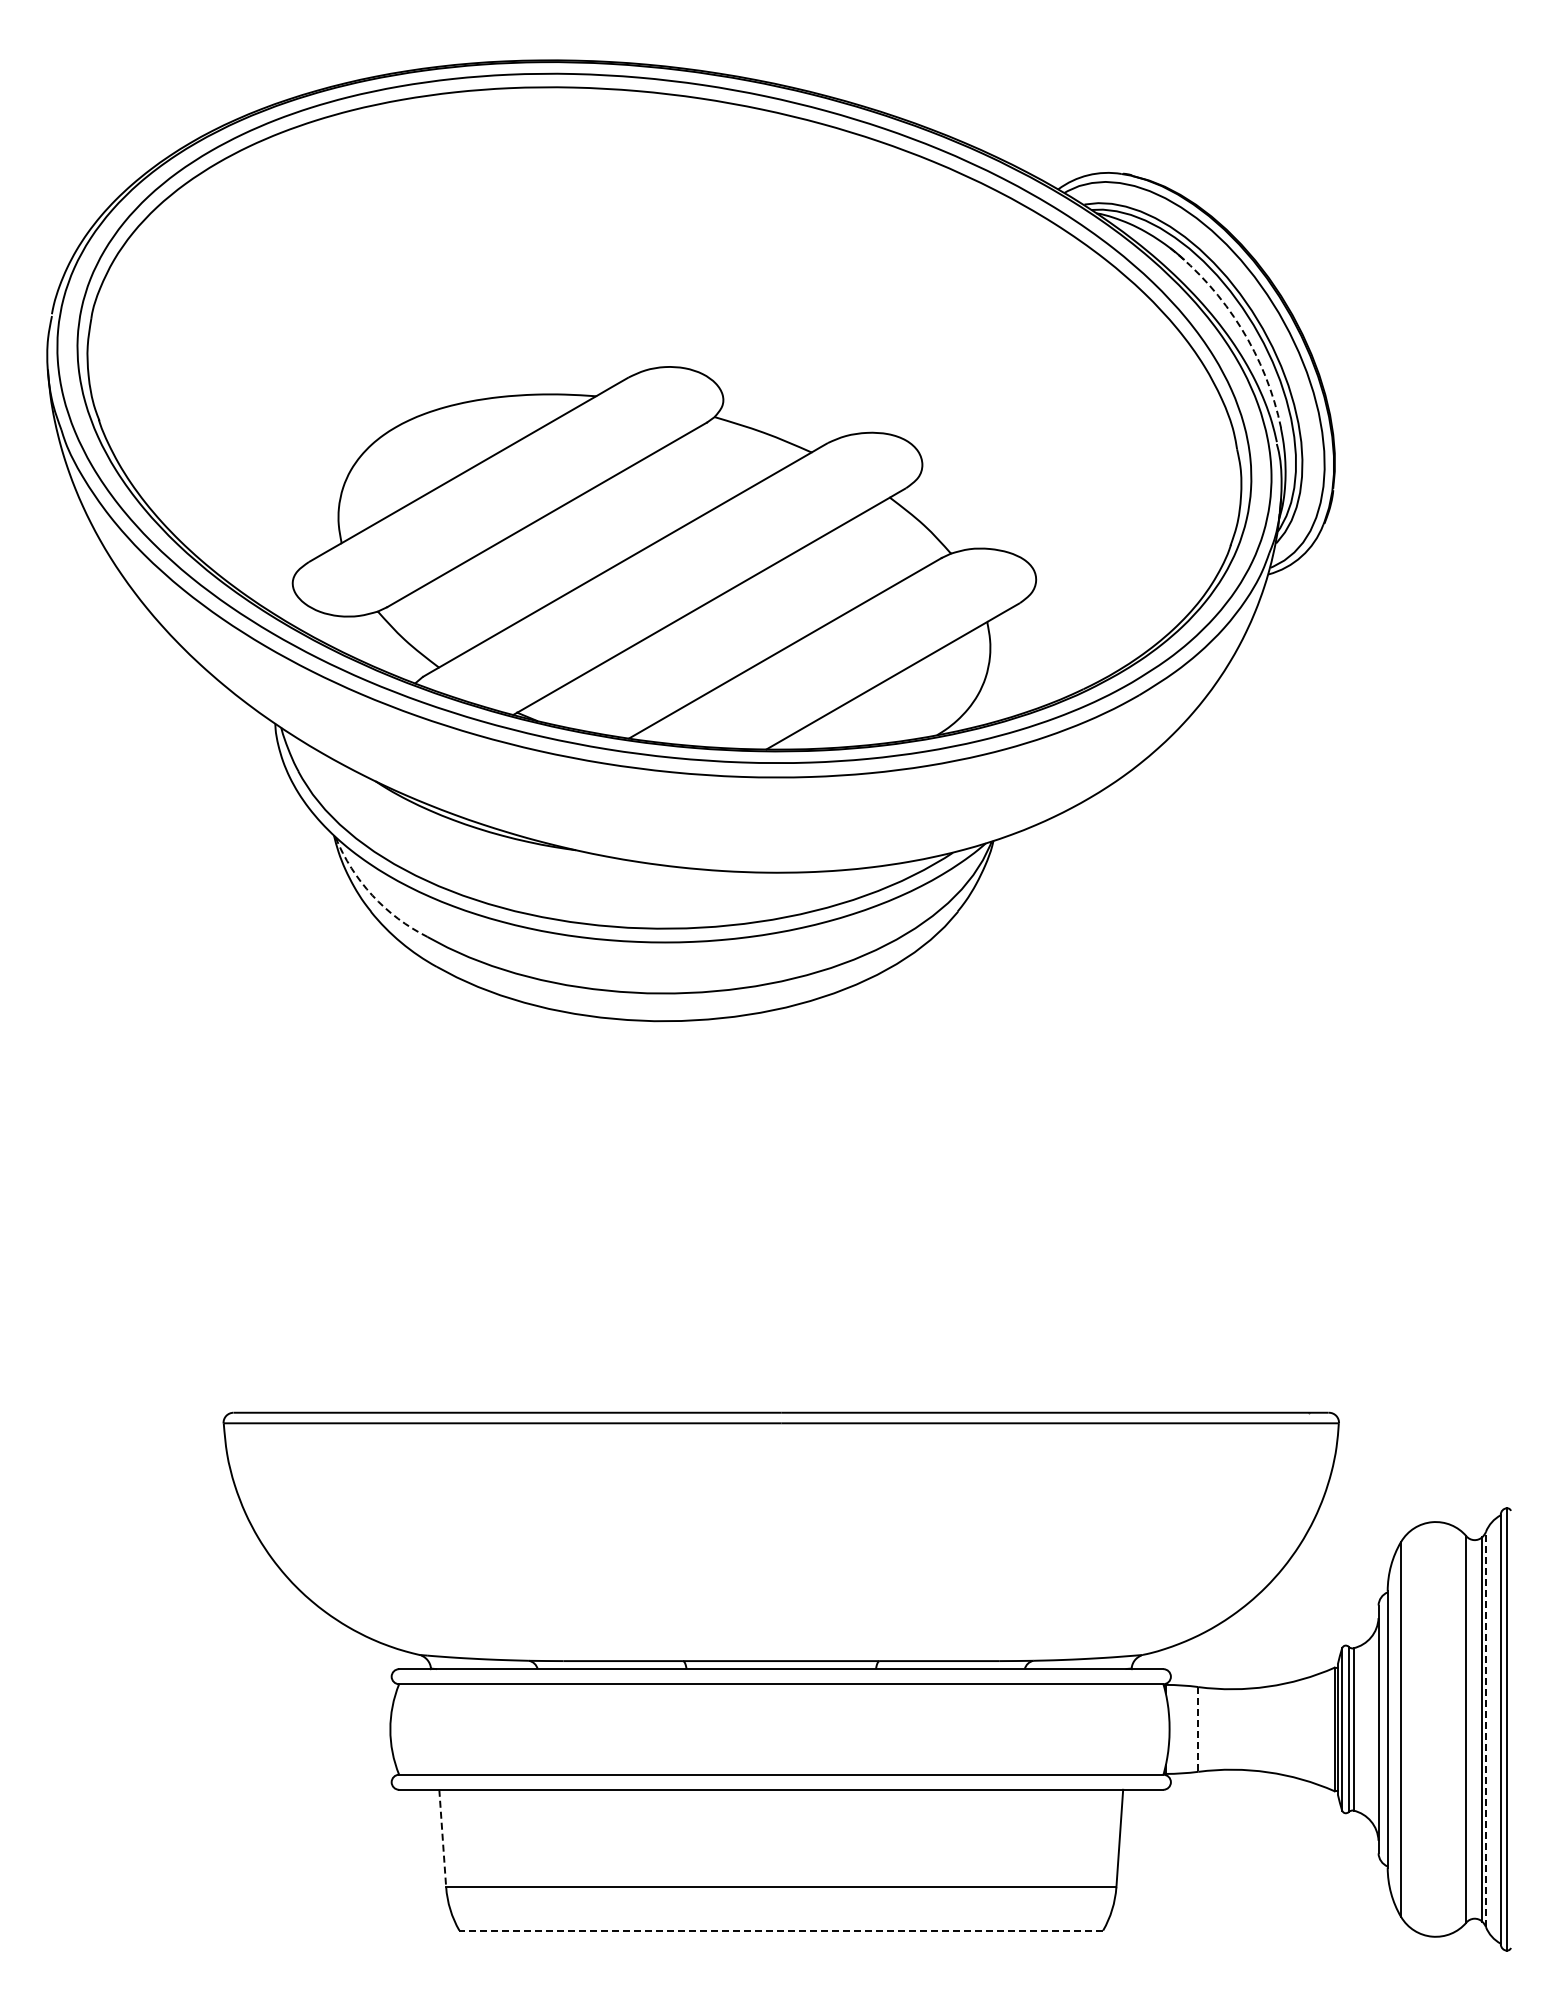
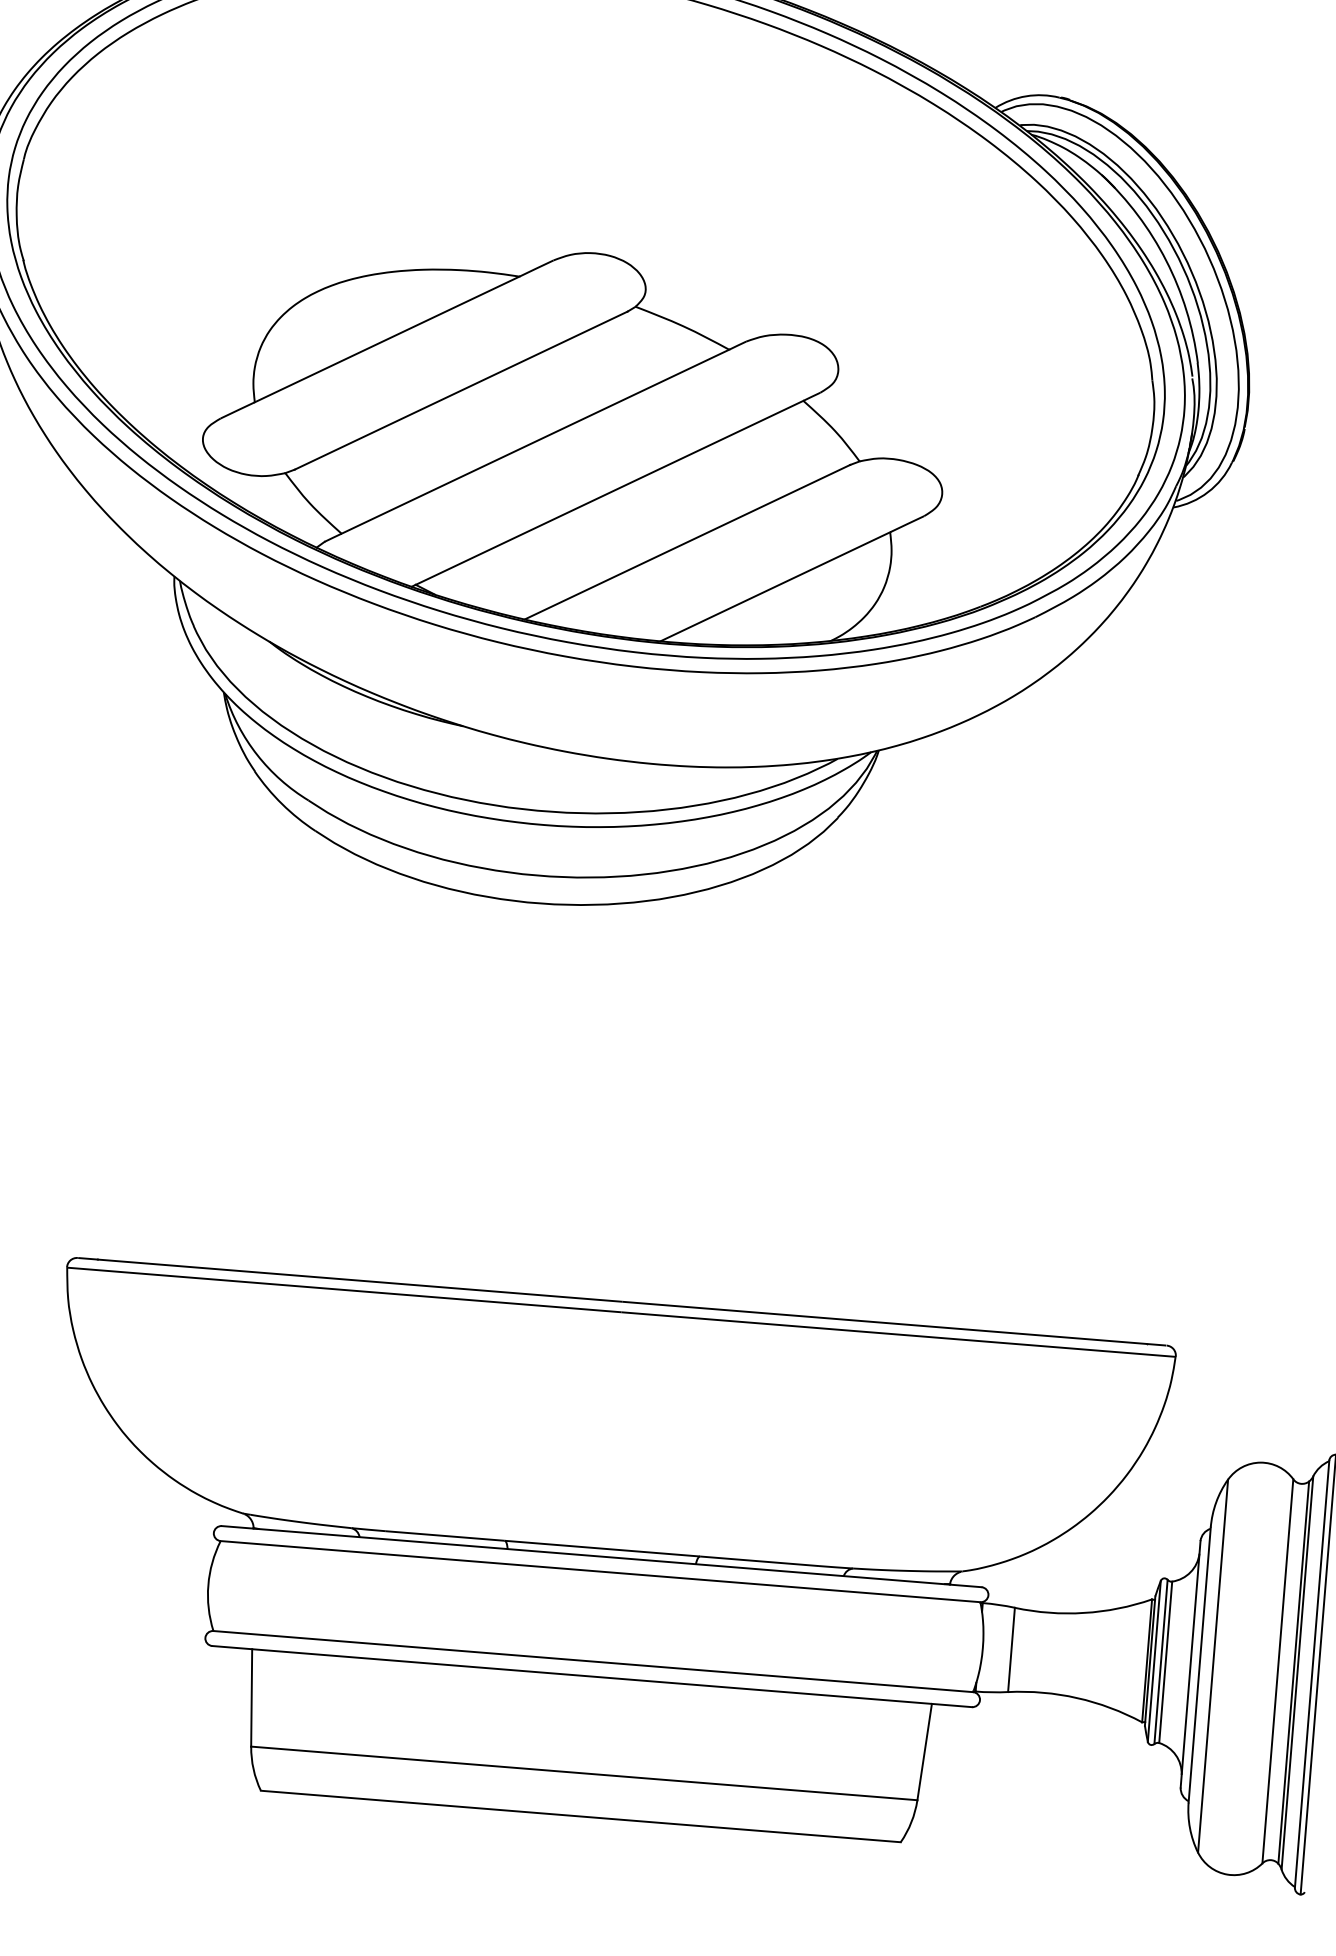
arc: (1241, 328) -> (1166, 260), dashed -> solid
arc: (372, 895) -> (257, 754), dashed -> solid
line: (1198, 1729) -> (1011, 1649), dashed -> solid
line: (1486, 1729) -> (1297, 1673), dashed -> solid
line: (442, 1838) -> (251, 1697), dashed -> solid
line: (781, 1930) -> (581, 1816), dashed -> solid

